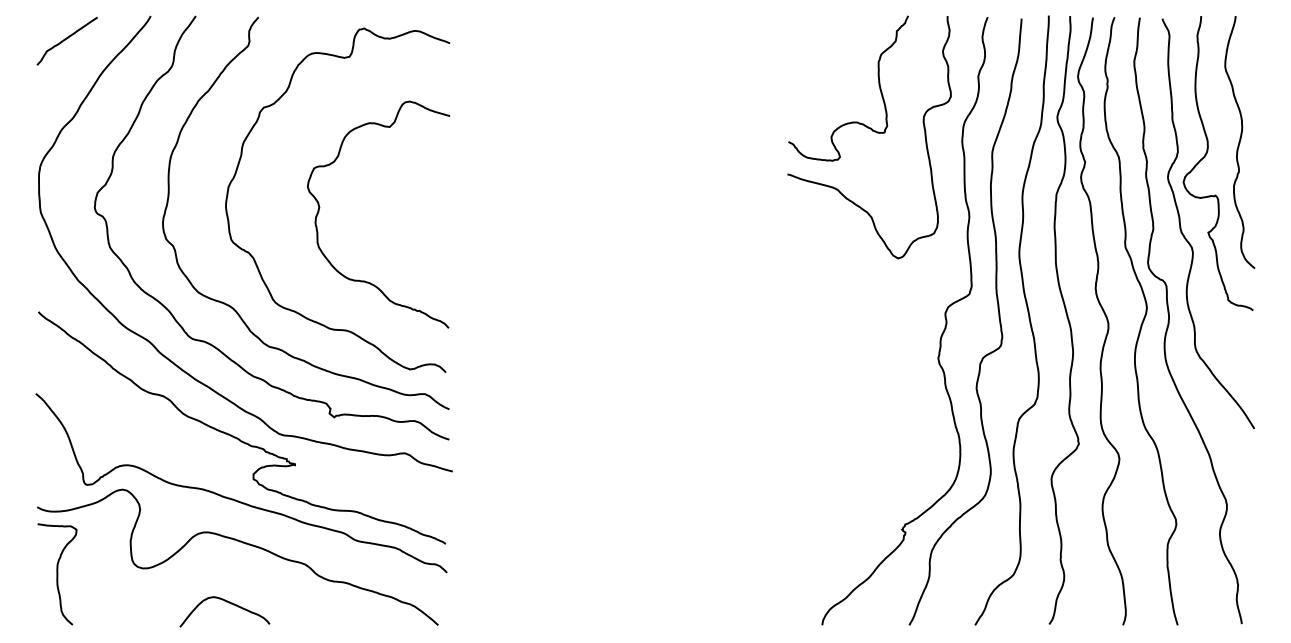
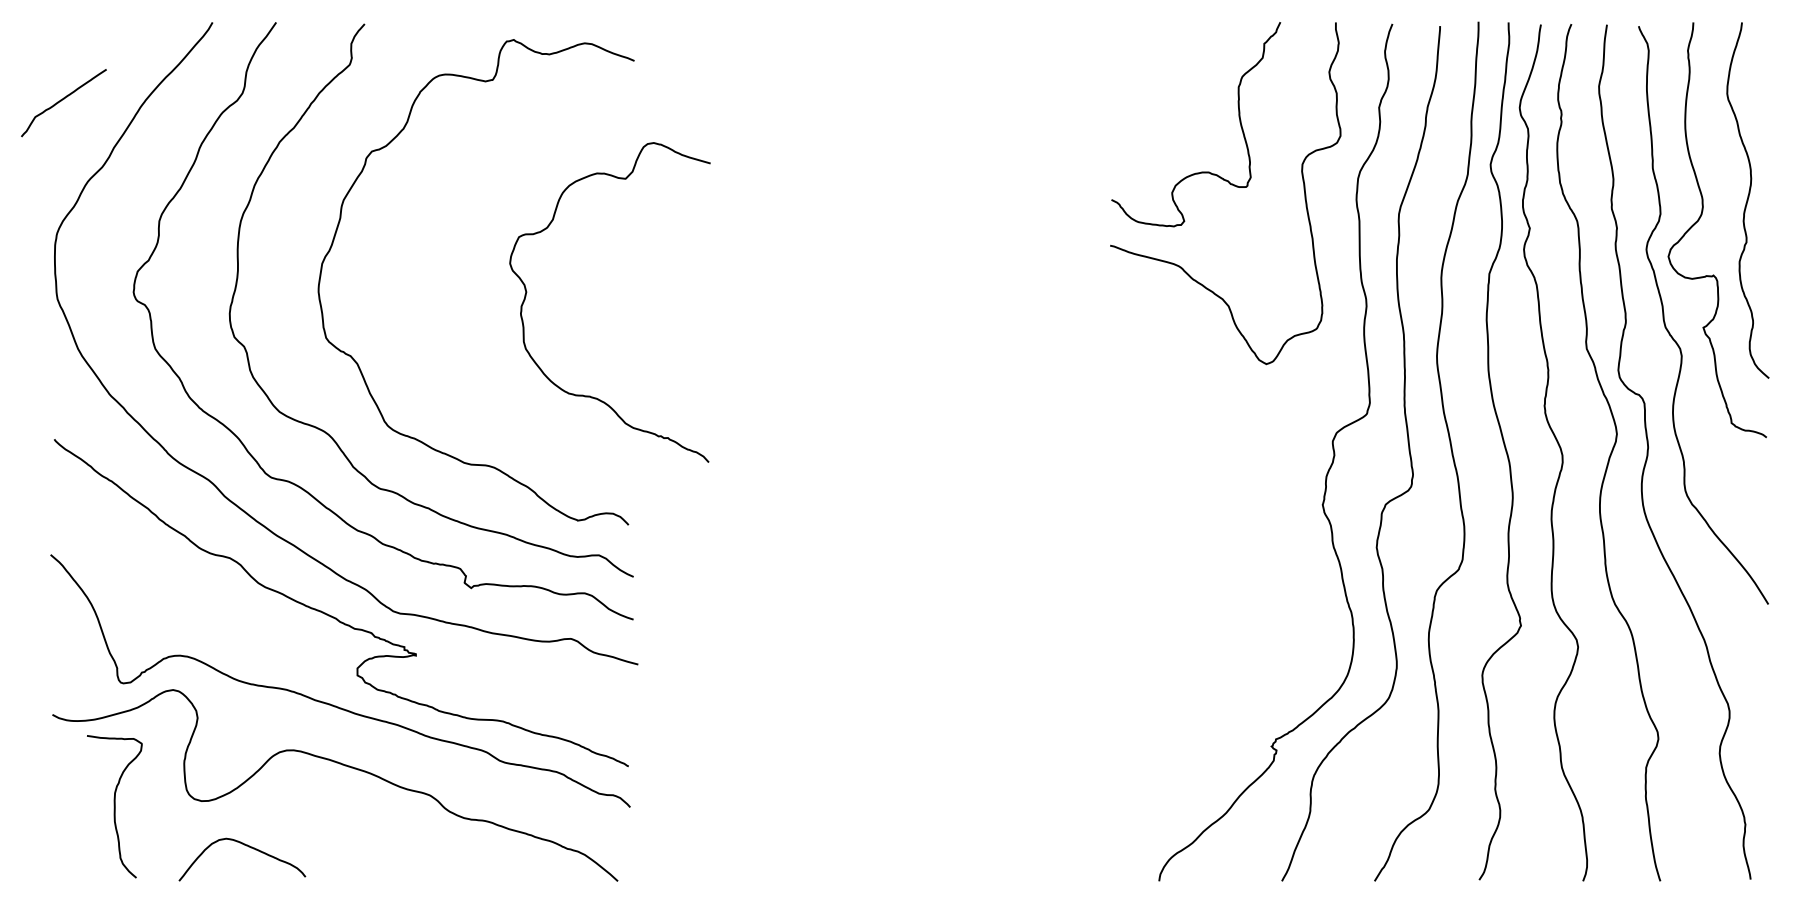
curve: (65, 40) -> (61, 101), moved
curve: (320, 207) -> (527, 292), moved
curve: (57, 574) -> (114, 806), moved
curve: (226, 602) -> (244, 846), moved

